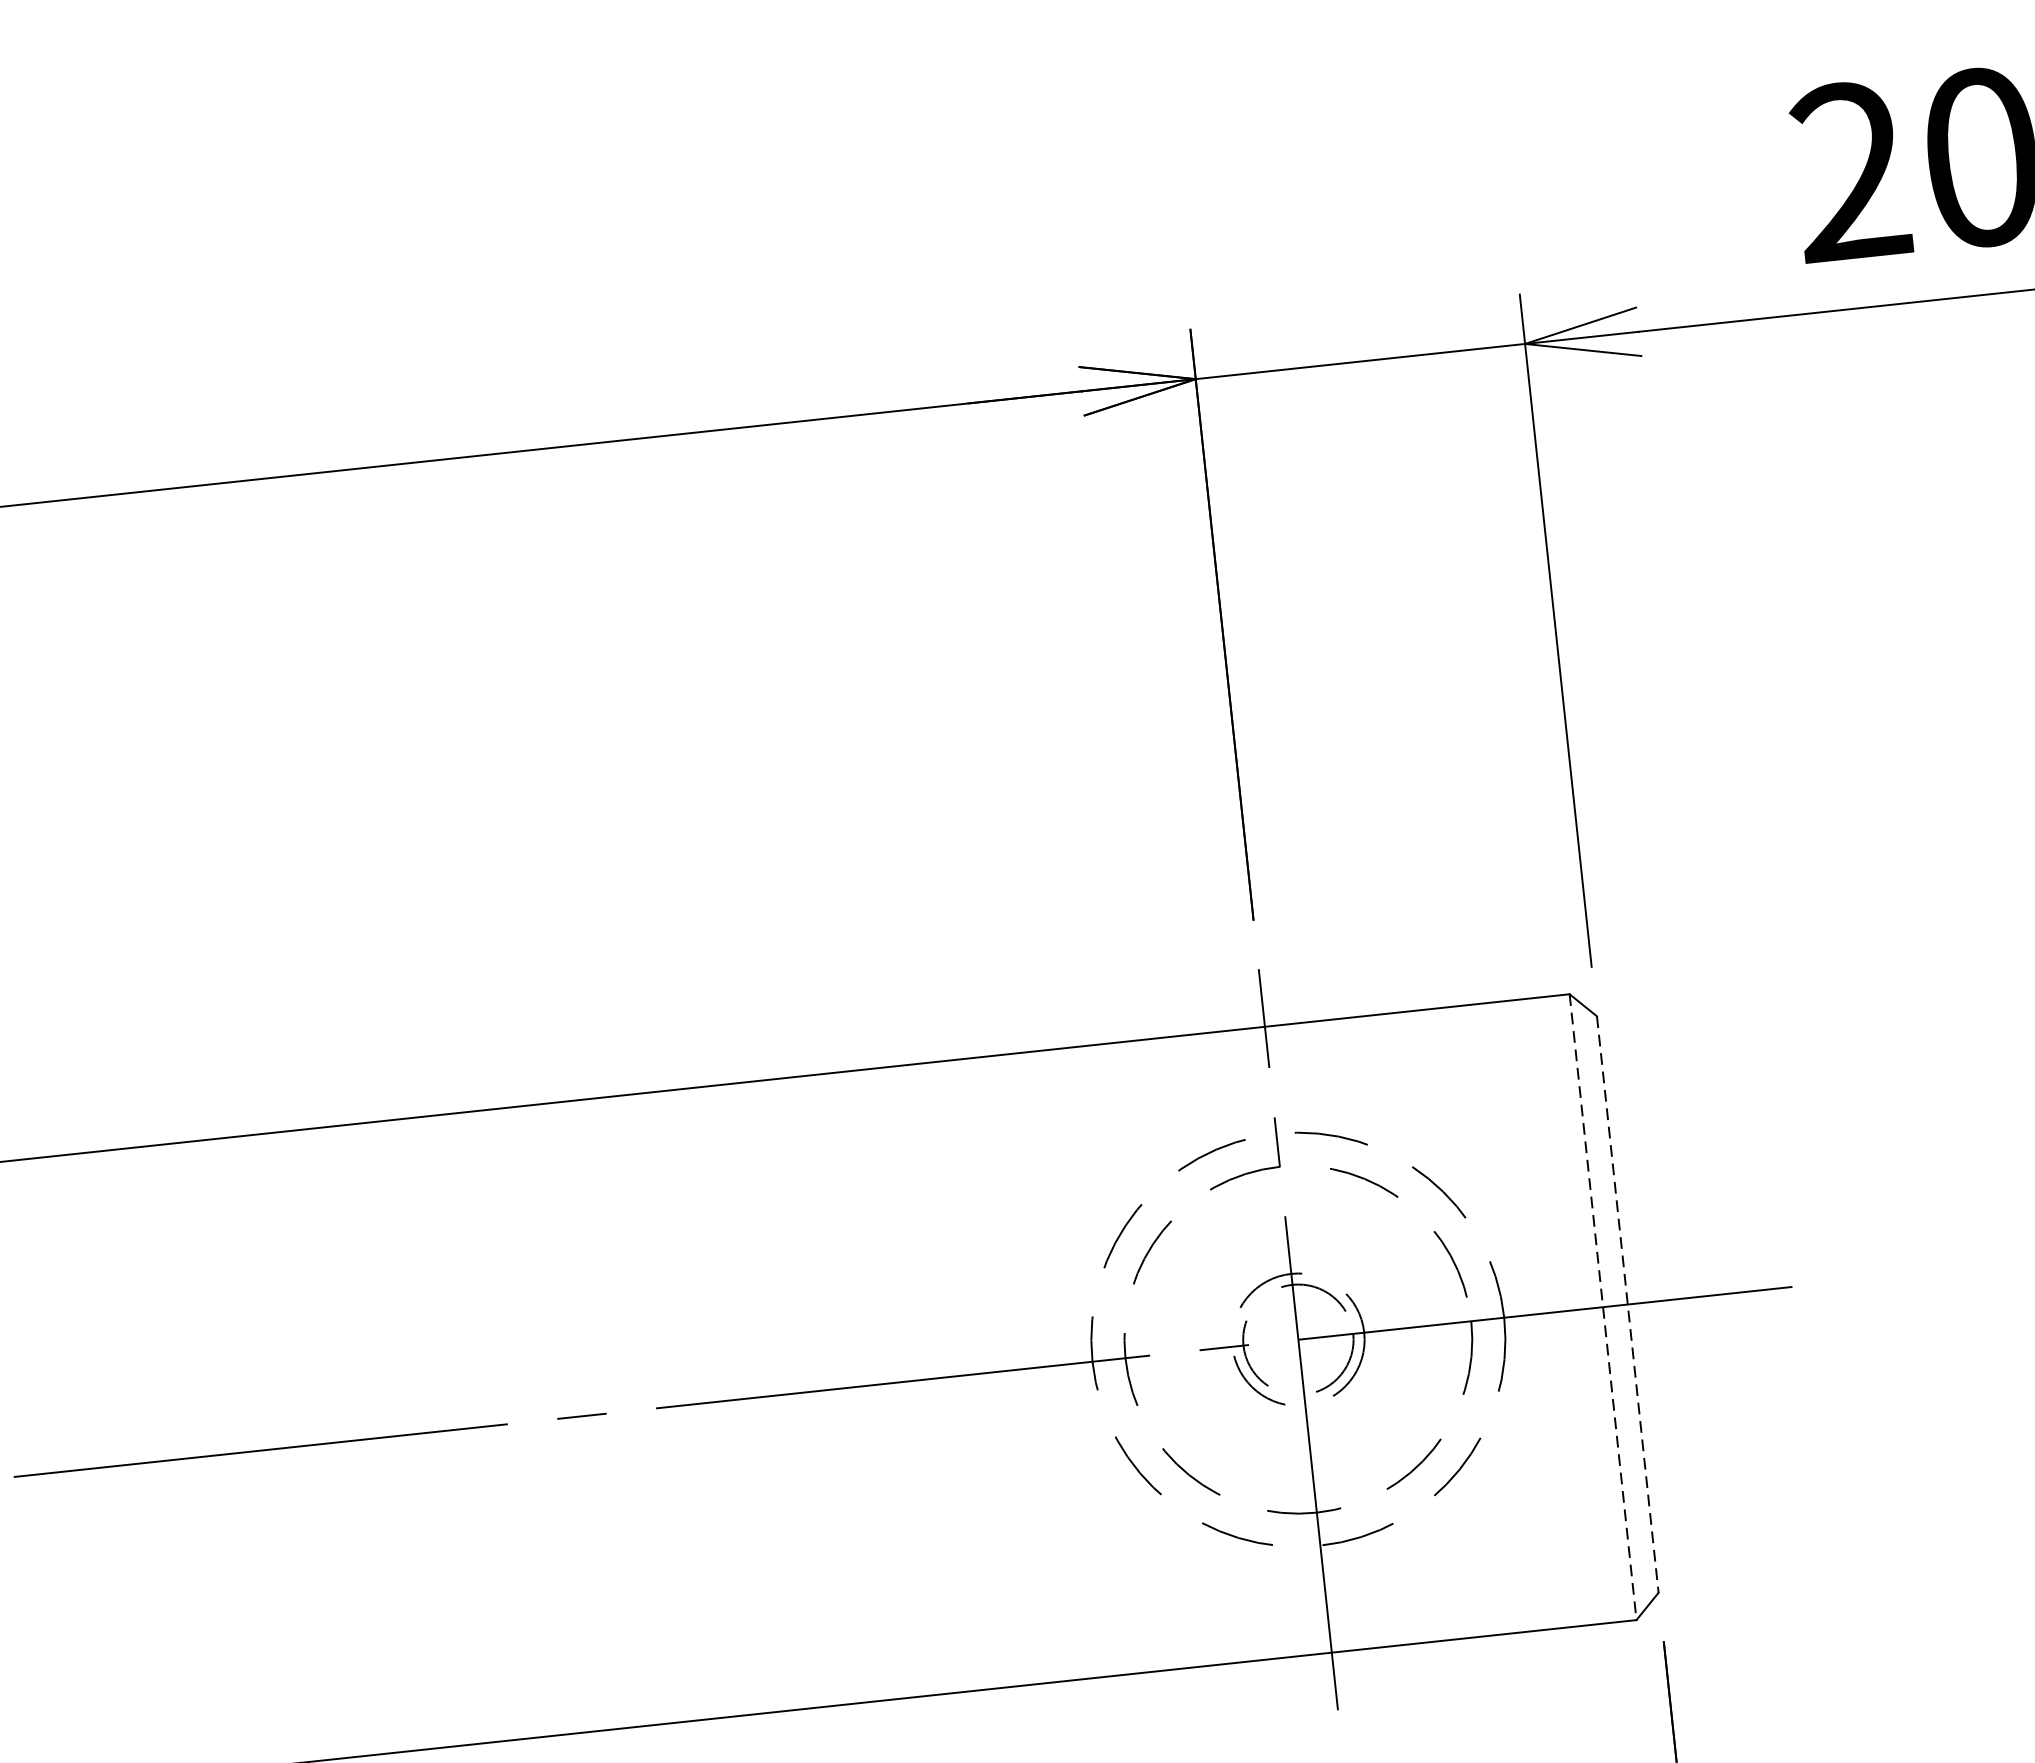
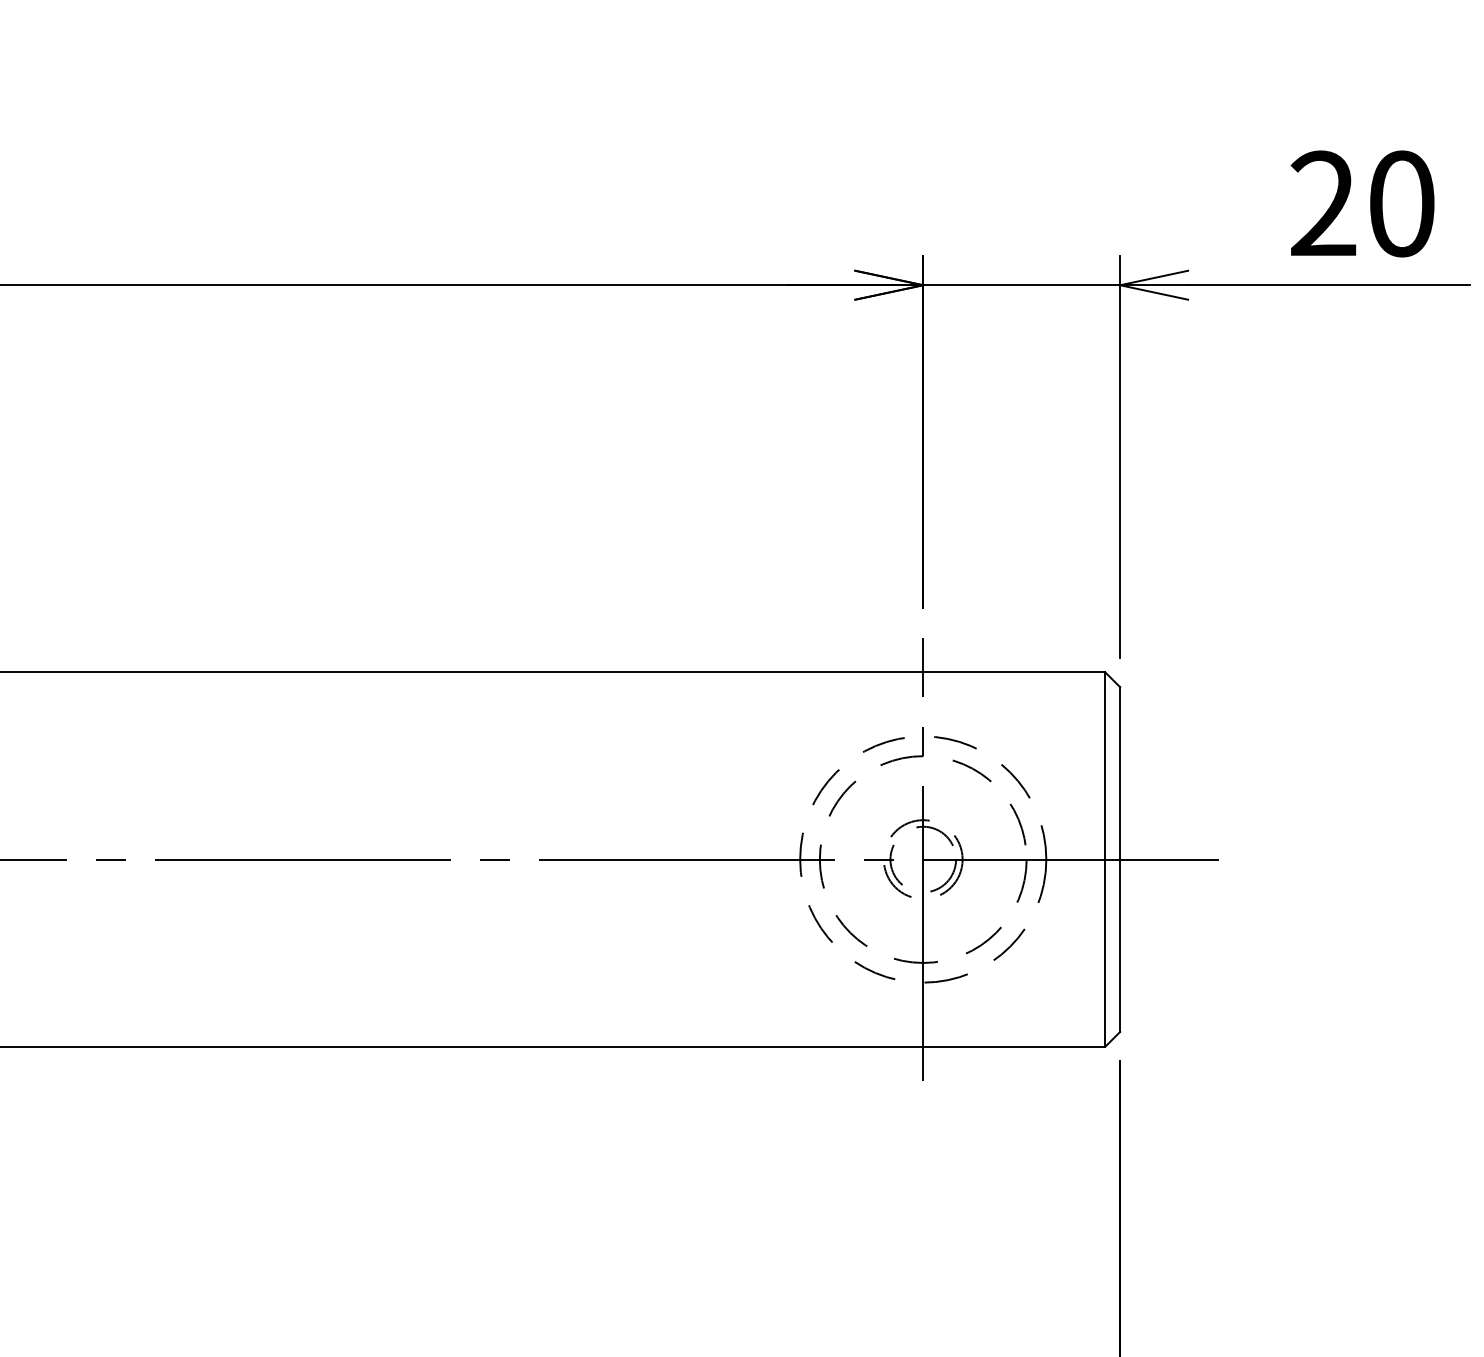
line: (1628, 1306) -> (1120, 860), dashed -> solid
line: (1603, 1308) -> (1105, 860), dashed -> solid

